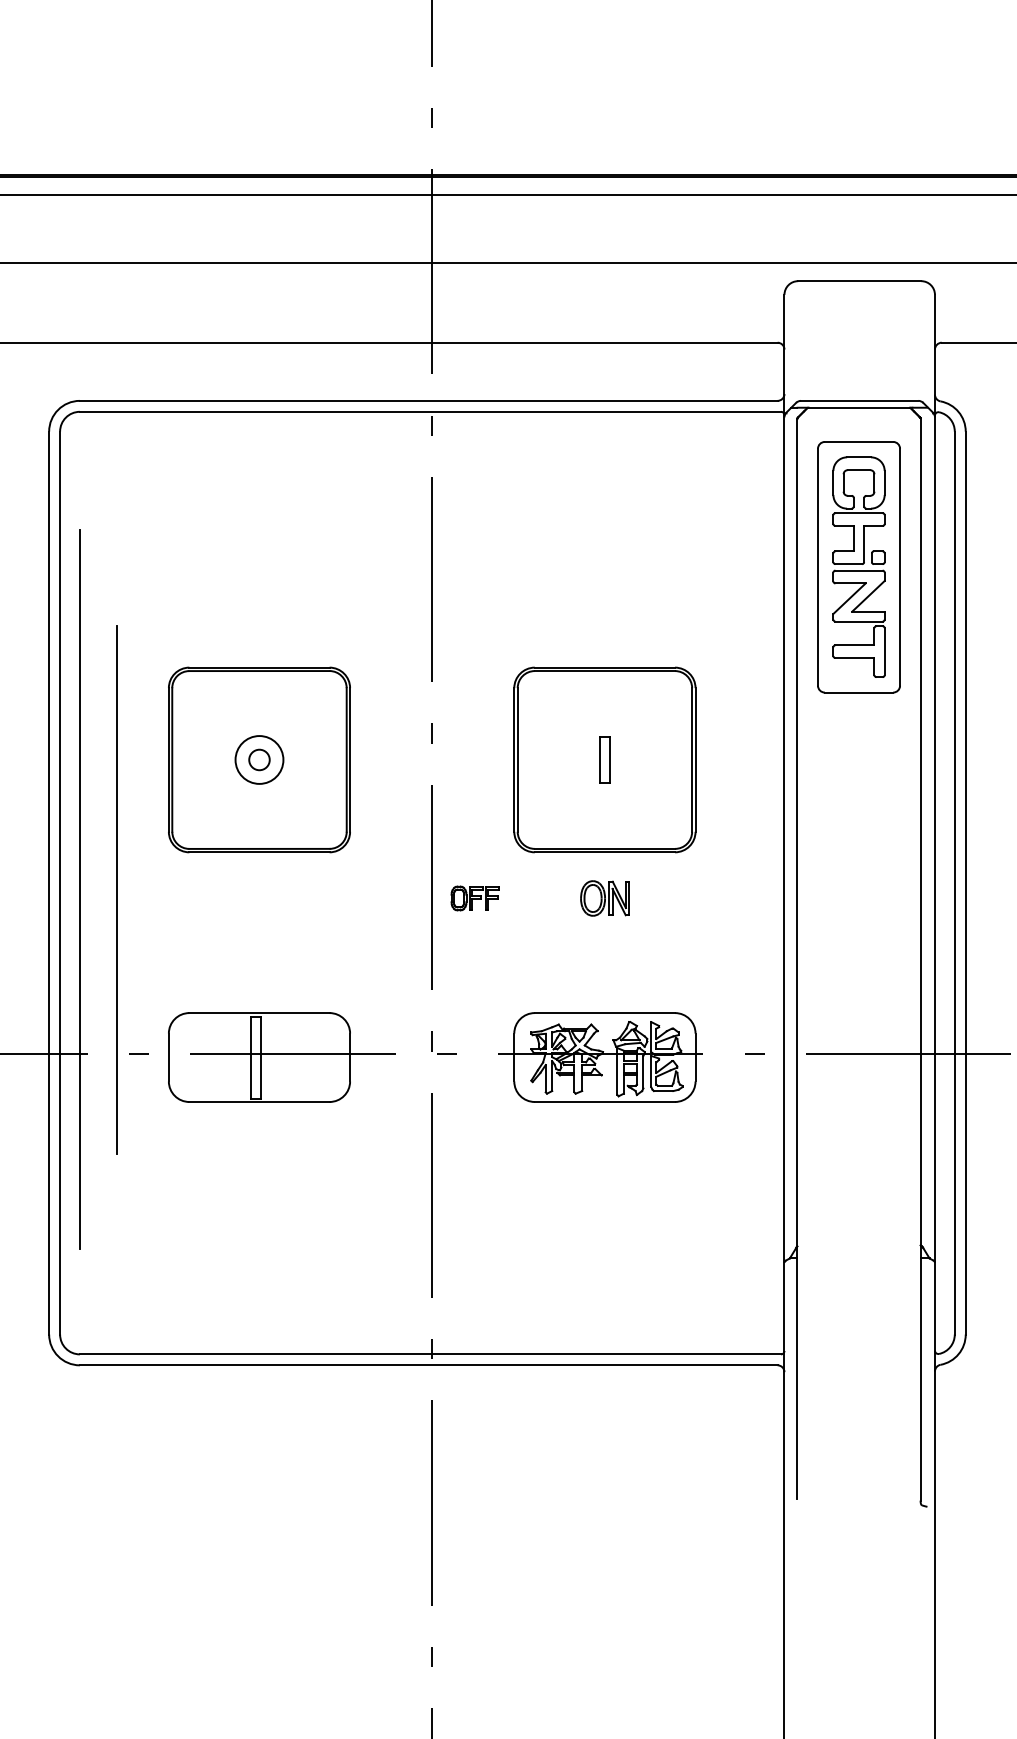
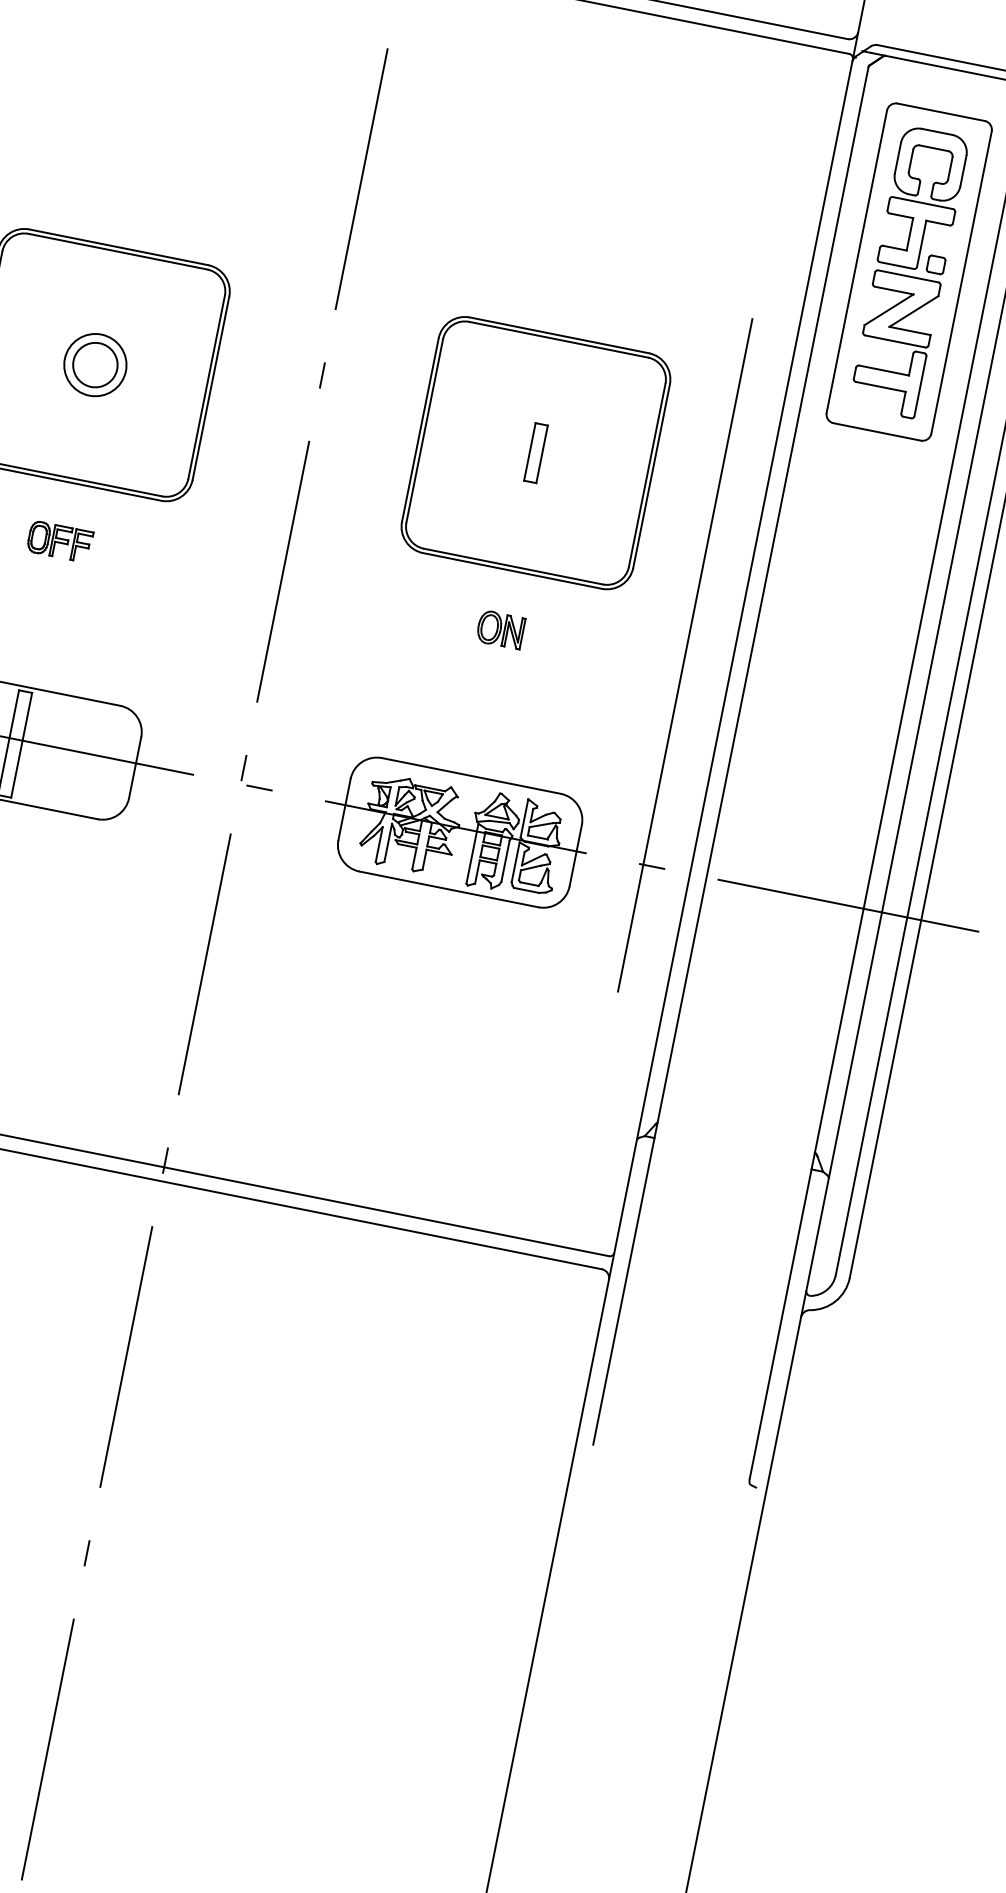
circle: (259, 759) -> (95, 364), size x1.67
line: (747, 889) -> (684, 654), added
part: (474, 898) -> (58, 541), moved
part: (604, 898) -> (500, 629), size x0.71

